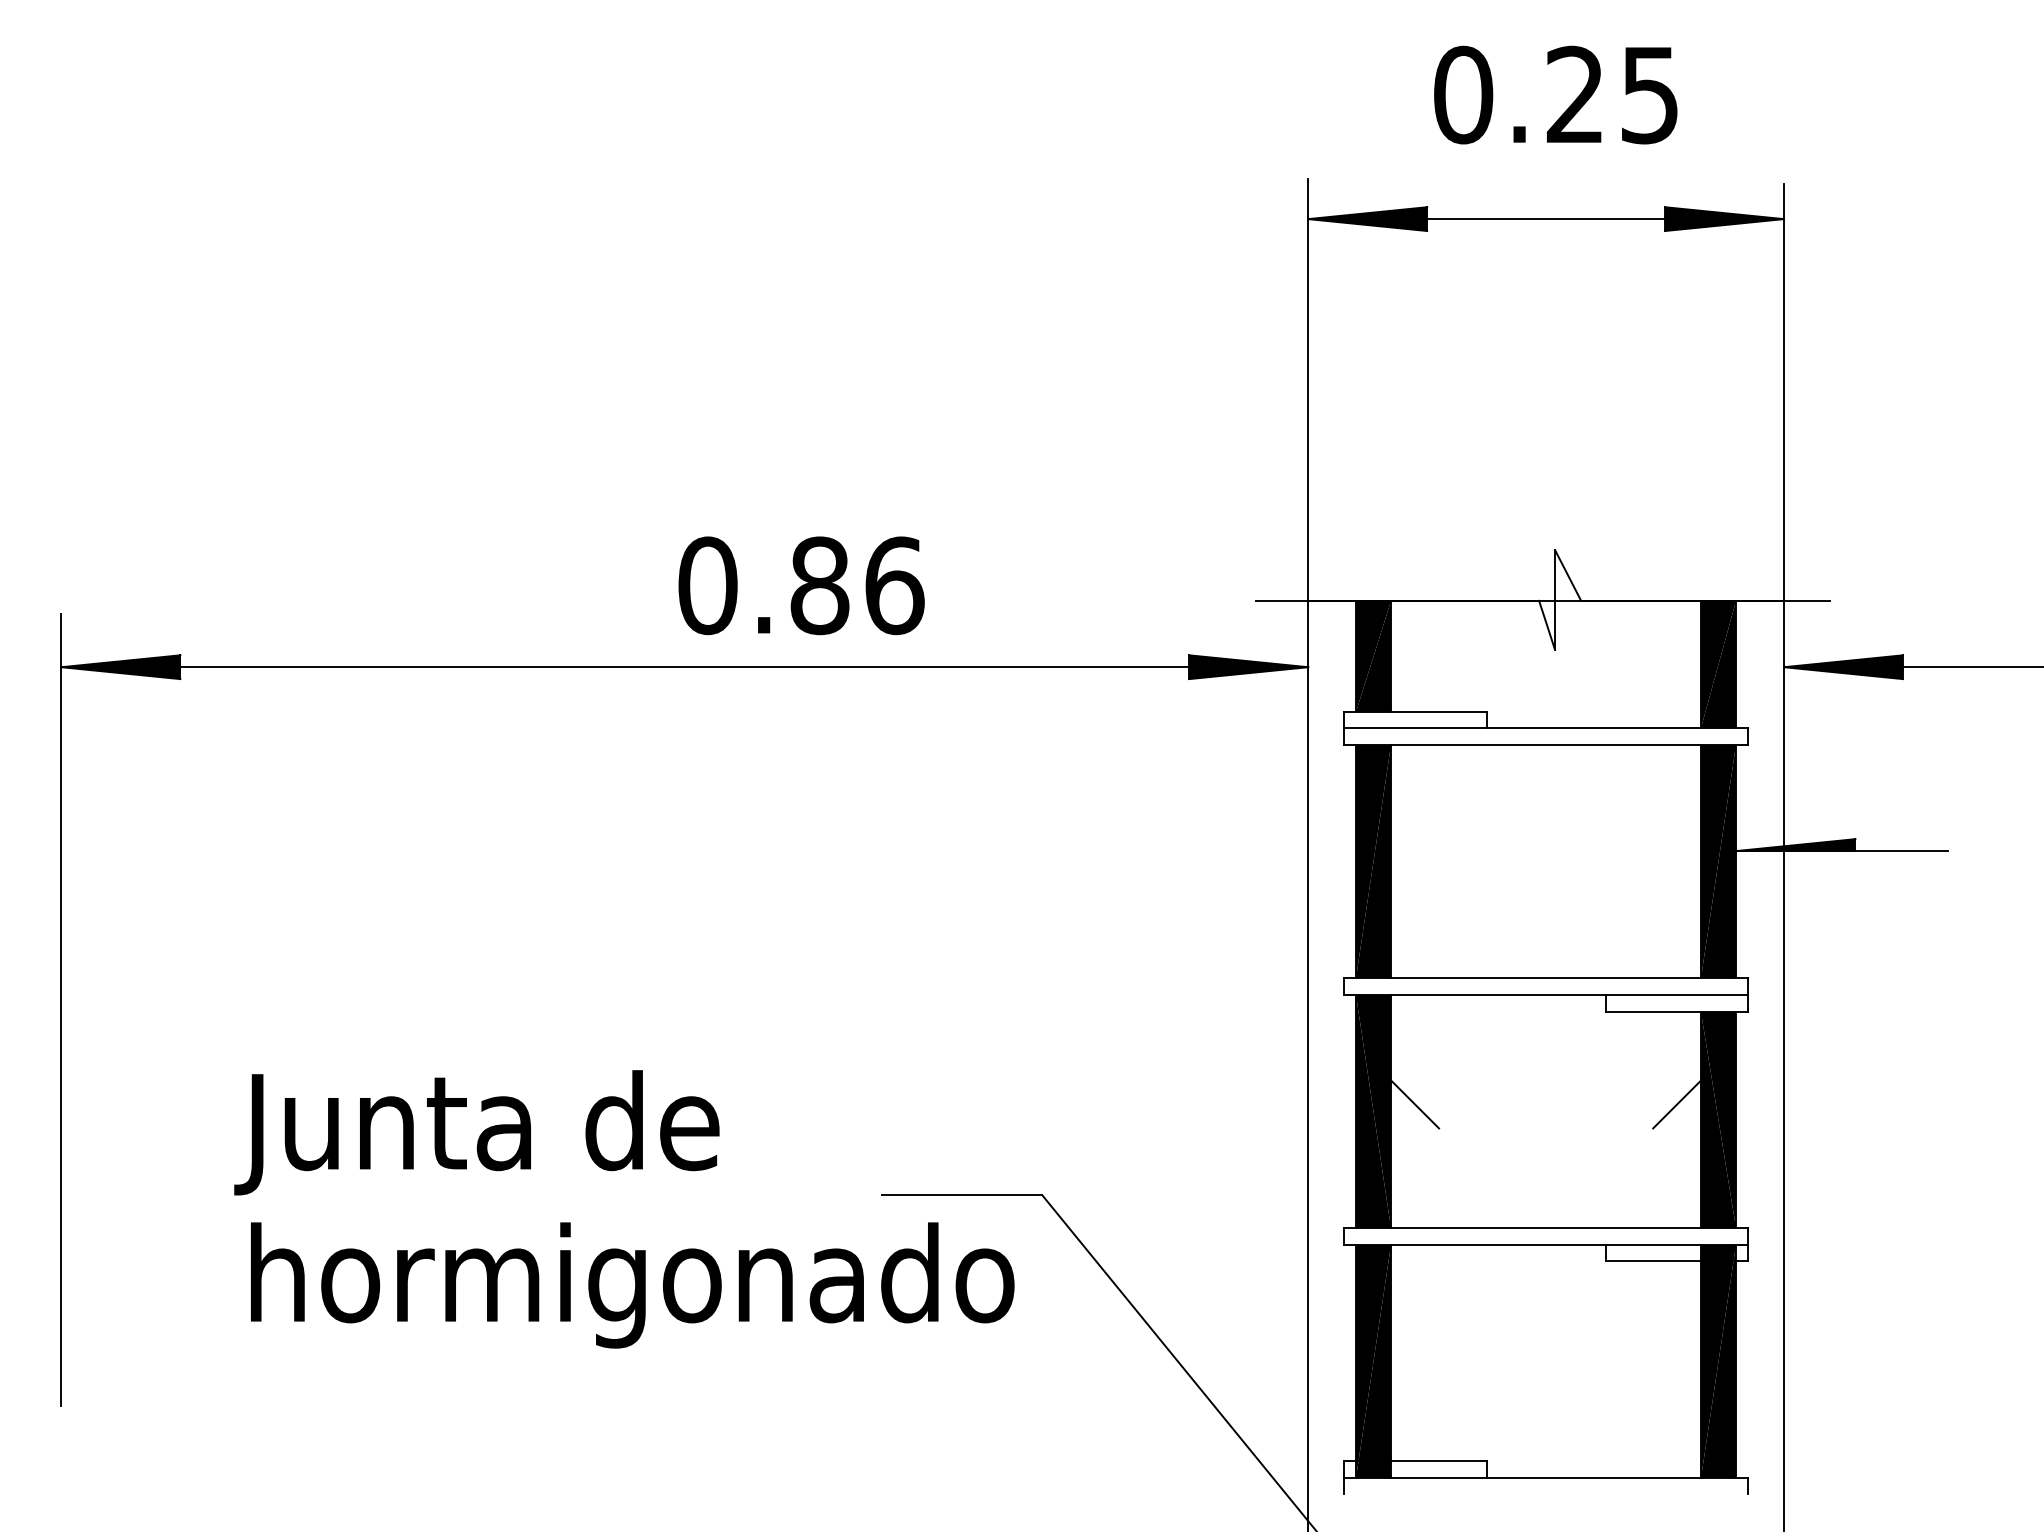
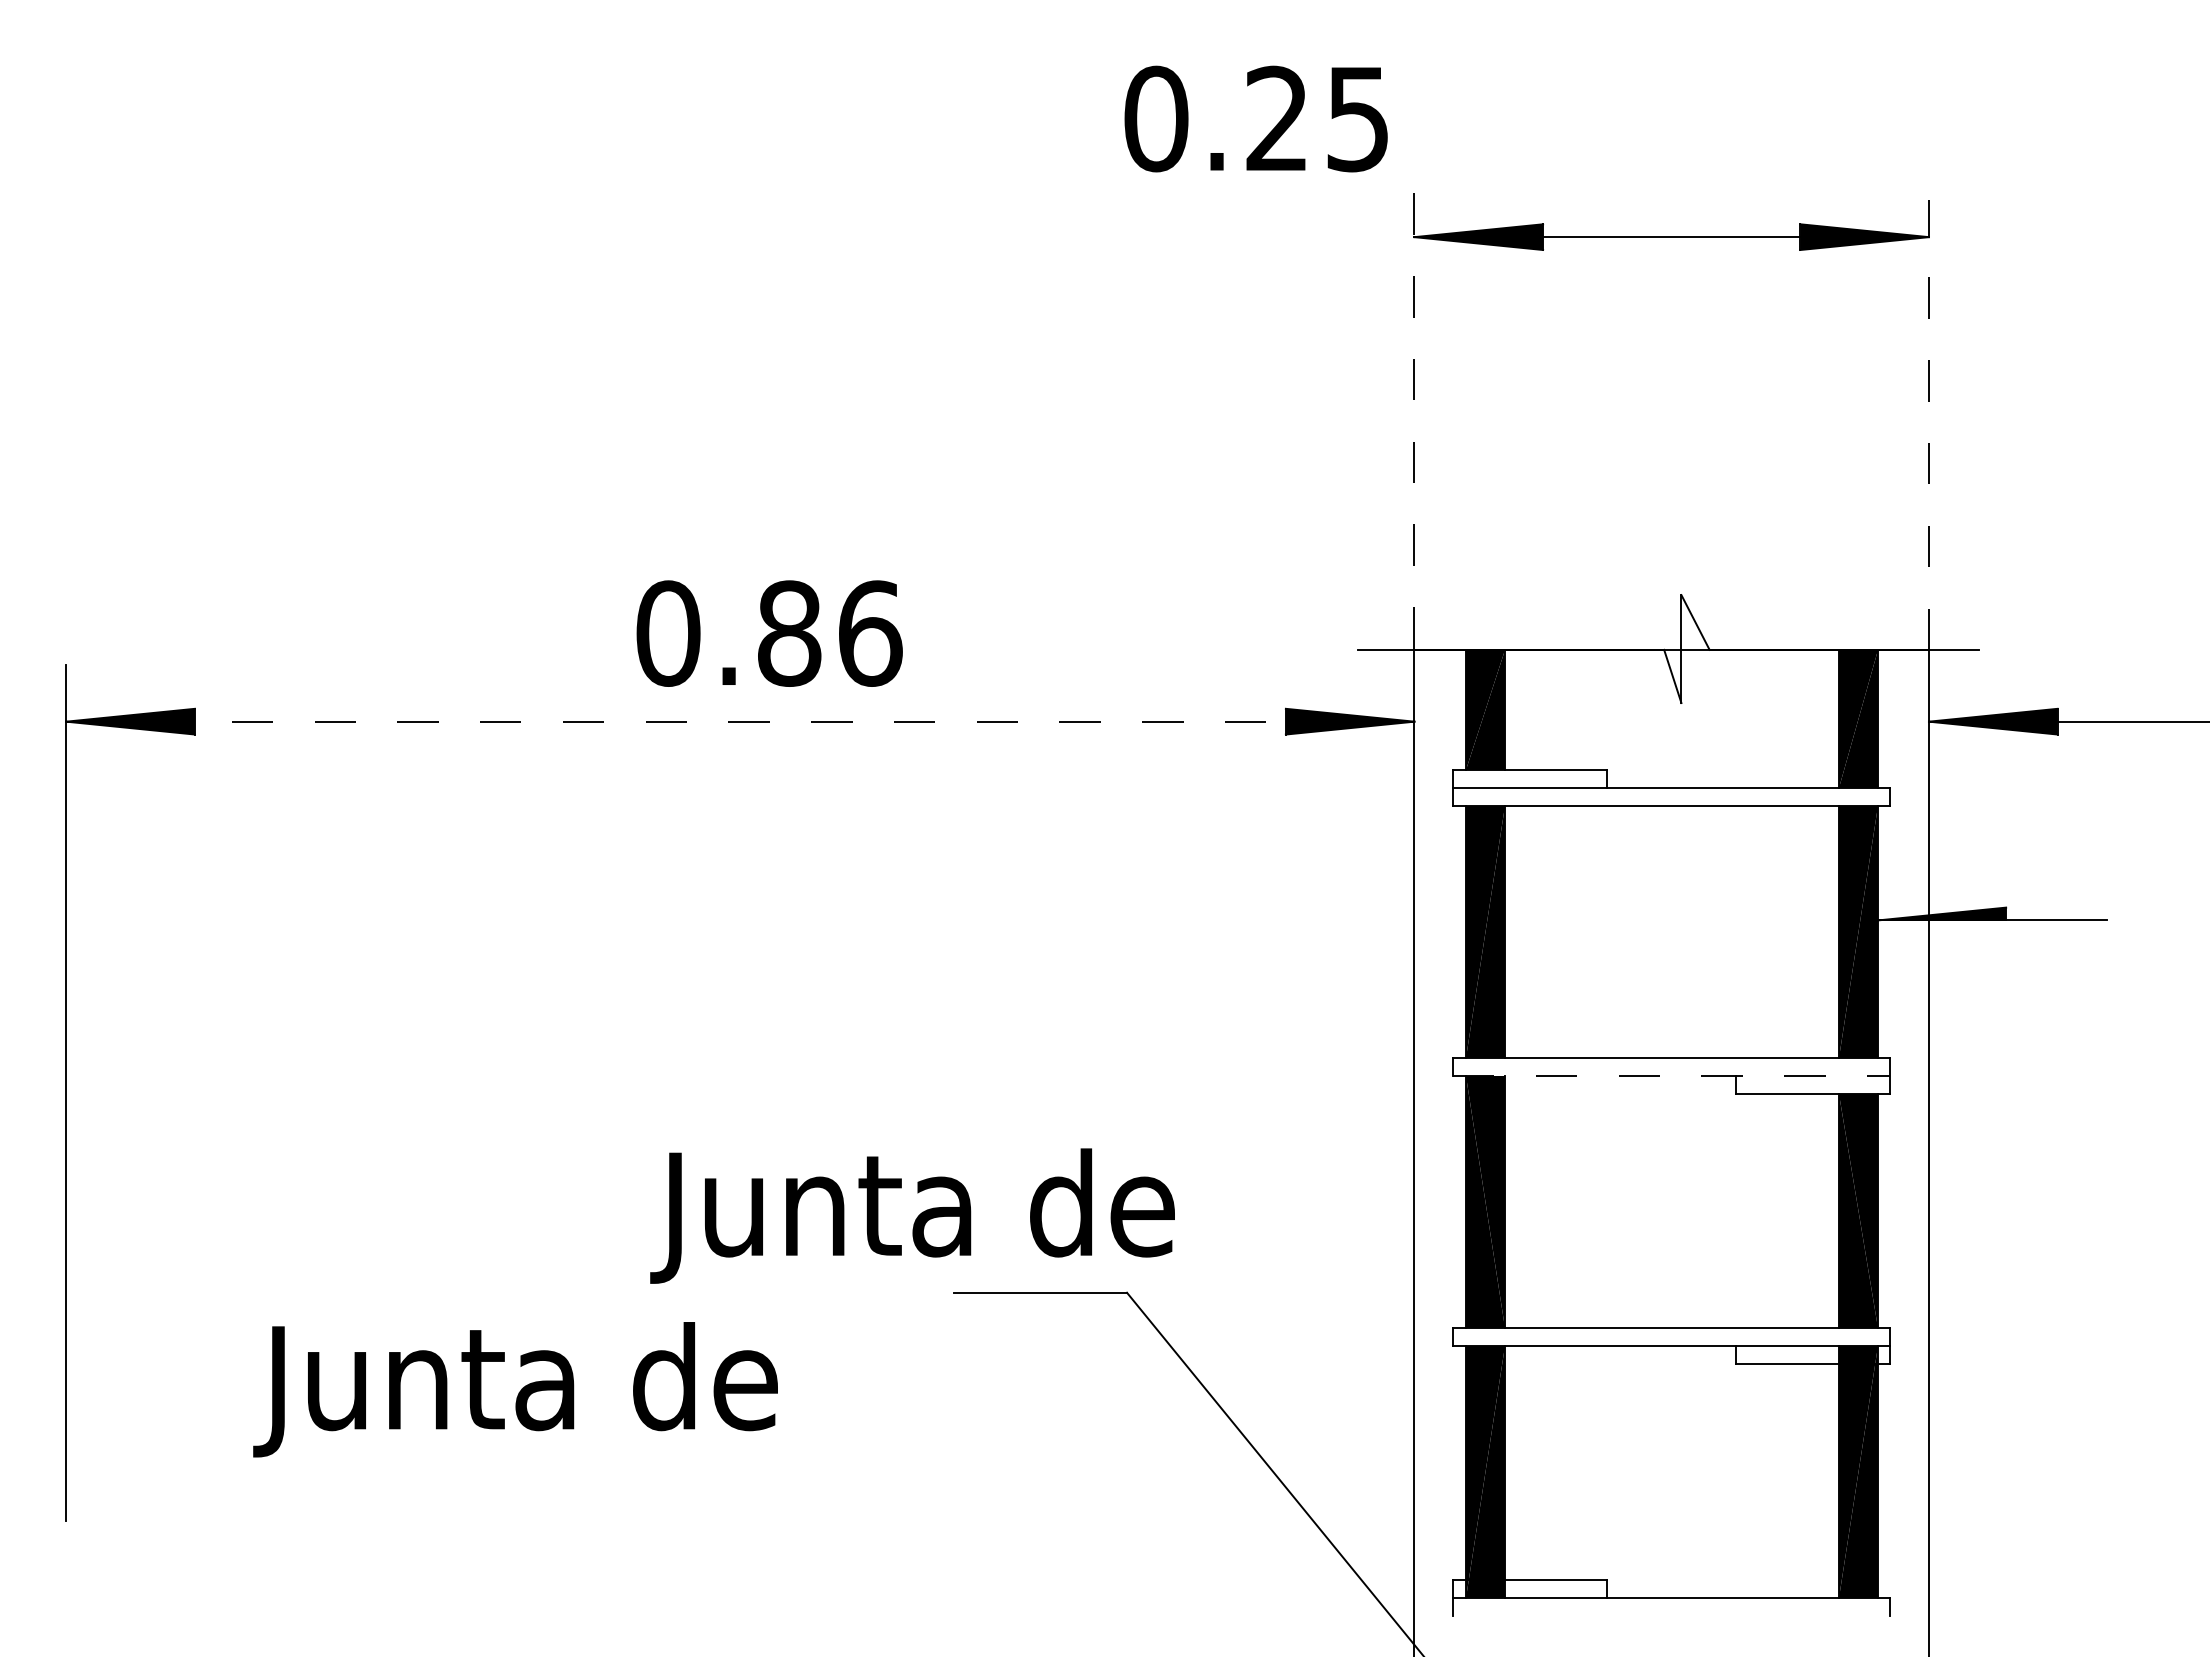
text: (1555, 94) -> (1255, 118), moved
line: (1308, 390) -> (1414, 422), solid -> dashed
line: (1783, 392) -> (1928, 424), solid -> dashed
text: (801, 585) -> (769, 633), moved
line: (684, 667) -> (740, 721), solid -> dashed
line: (1545, 995) -> (1671, 1076), solid -> dashed
line: (1414, 1104) -> (1529, 1194), removed
line: (1676, 1104) -> (1812, 1194), removed
text: (476, 1132) -> (912, 1215), moved
text: (623, 1285) -> (674, 1390), hormigonado -> Junta de

